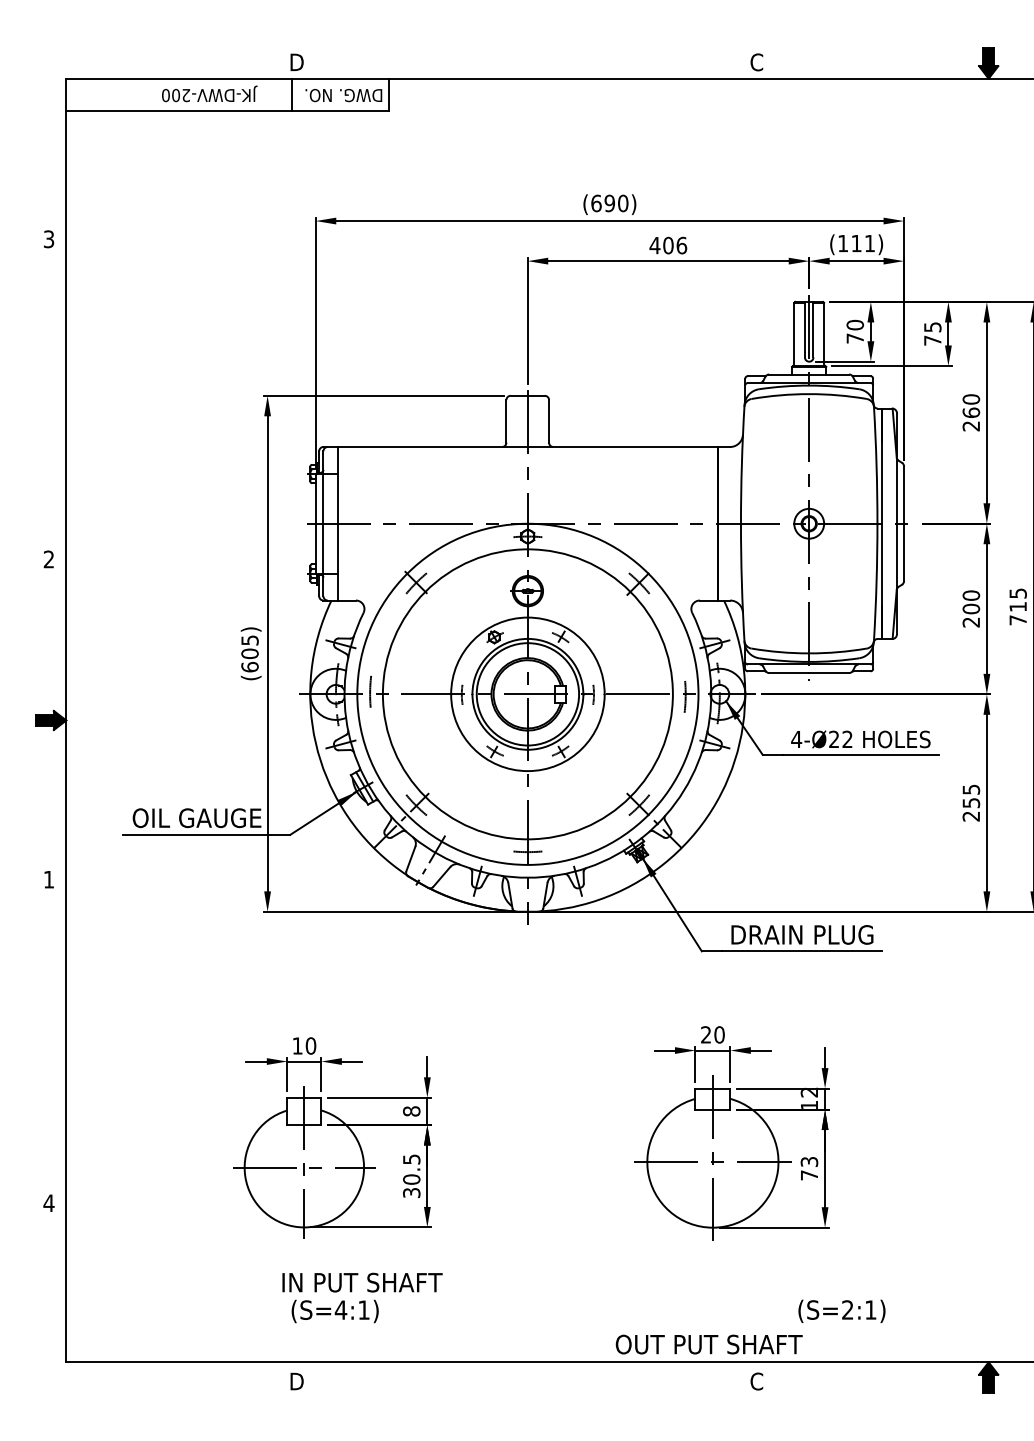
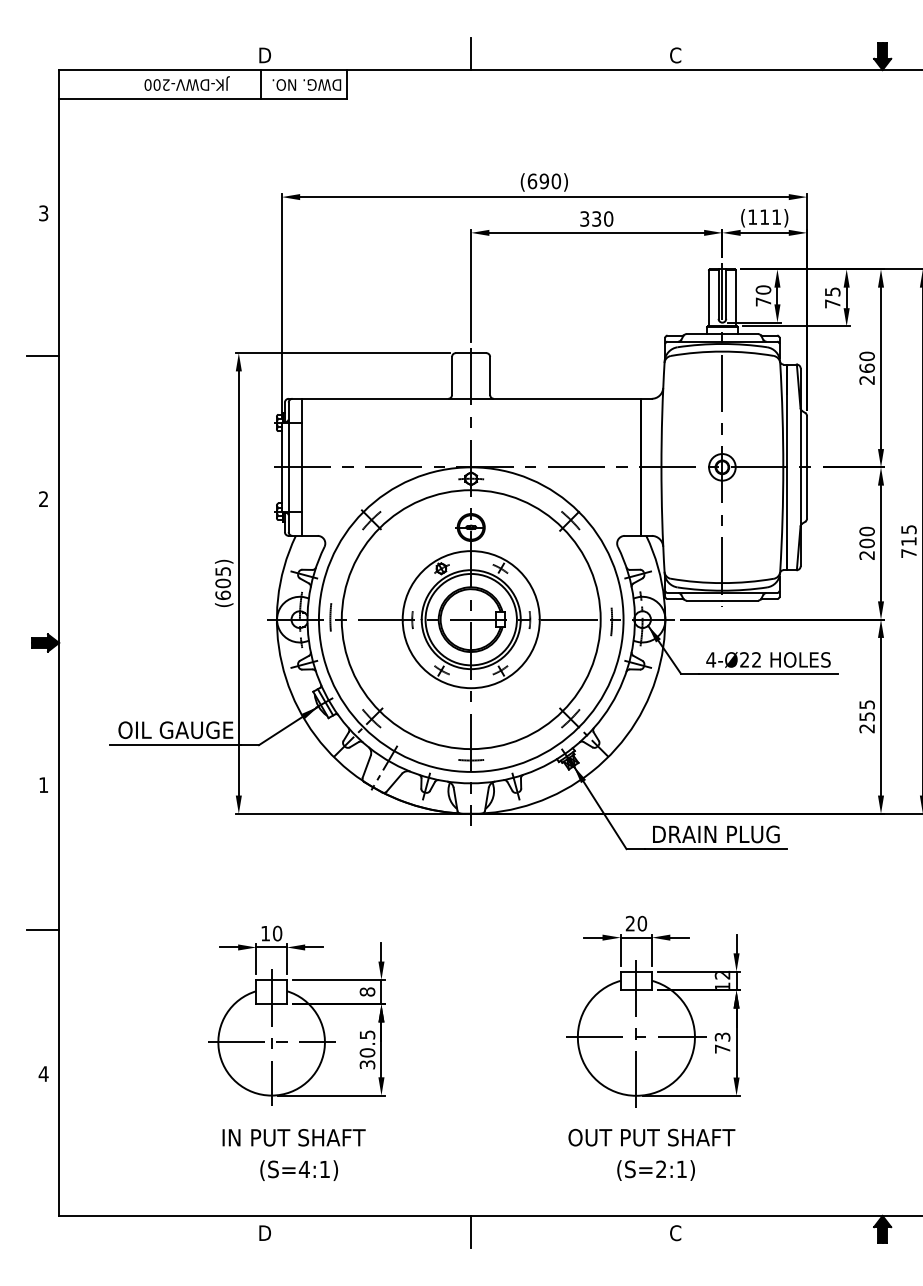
line: (527, 60) -> (470, 53), added
text: (668, 245) -> (596, 218), 406 -> 330
line: (48, 399) -> (43, 356), added
line: (48, 1041) -> (43, 929), added
text: (362, 1282) -> (294, 1137), moved
text: (841, 1310) -> (655, 1169), moved
text: (708, 1344) -> (651, 1137), moved
line: (527, 1379) -> (470, 1231), added

